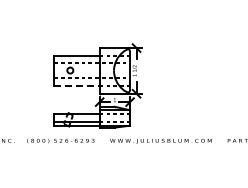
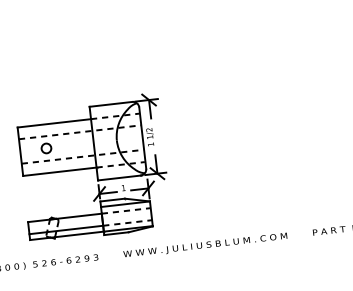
line: (76, 85) -> (59, 171), dashed -> solid

